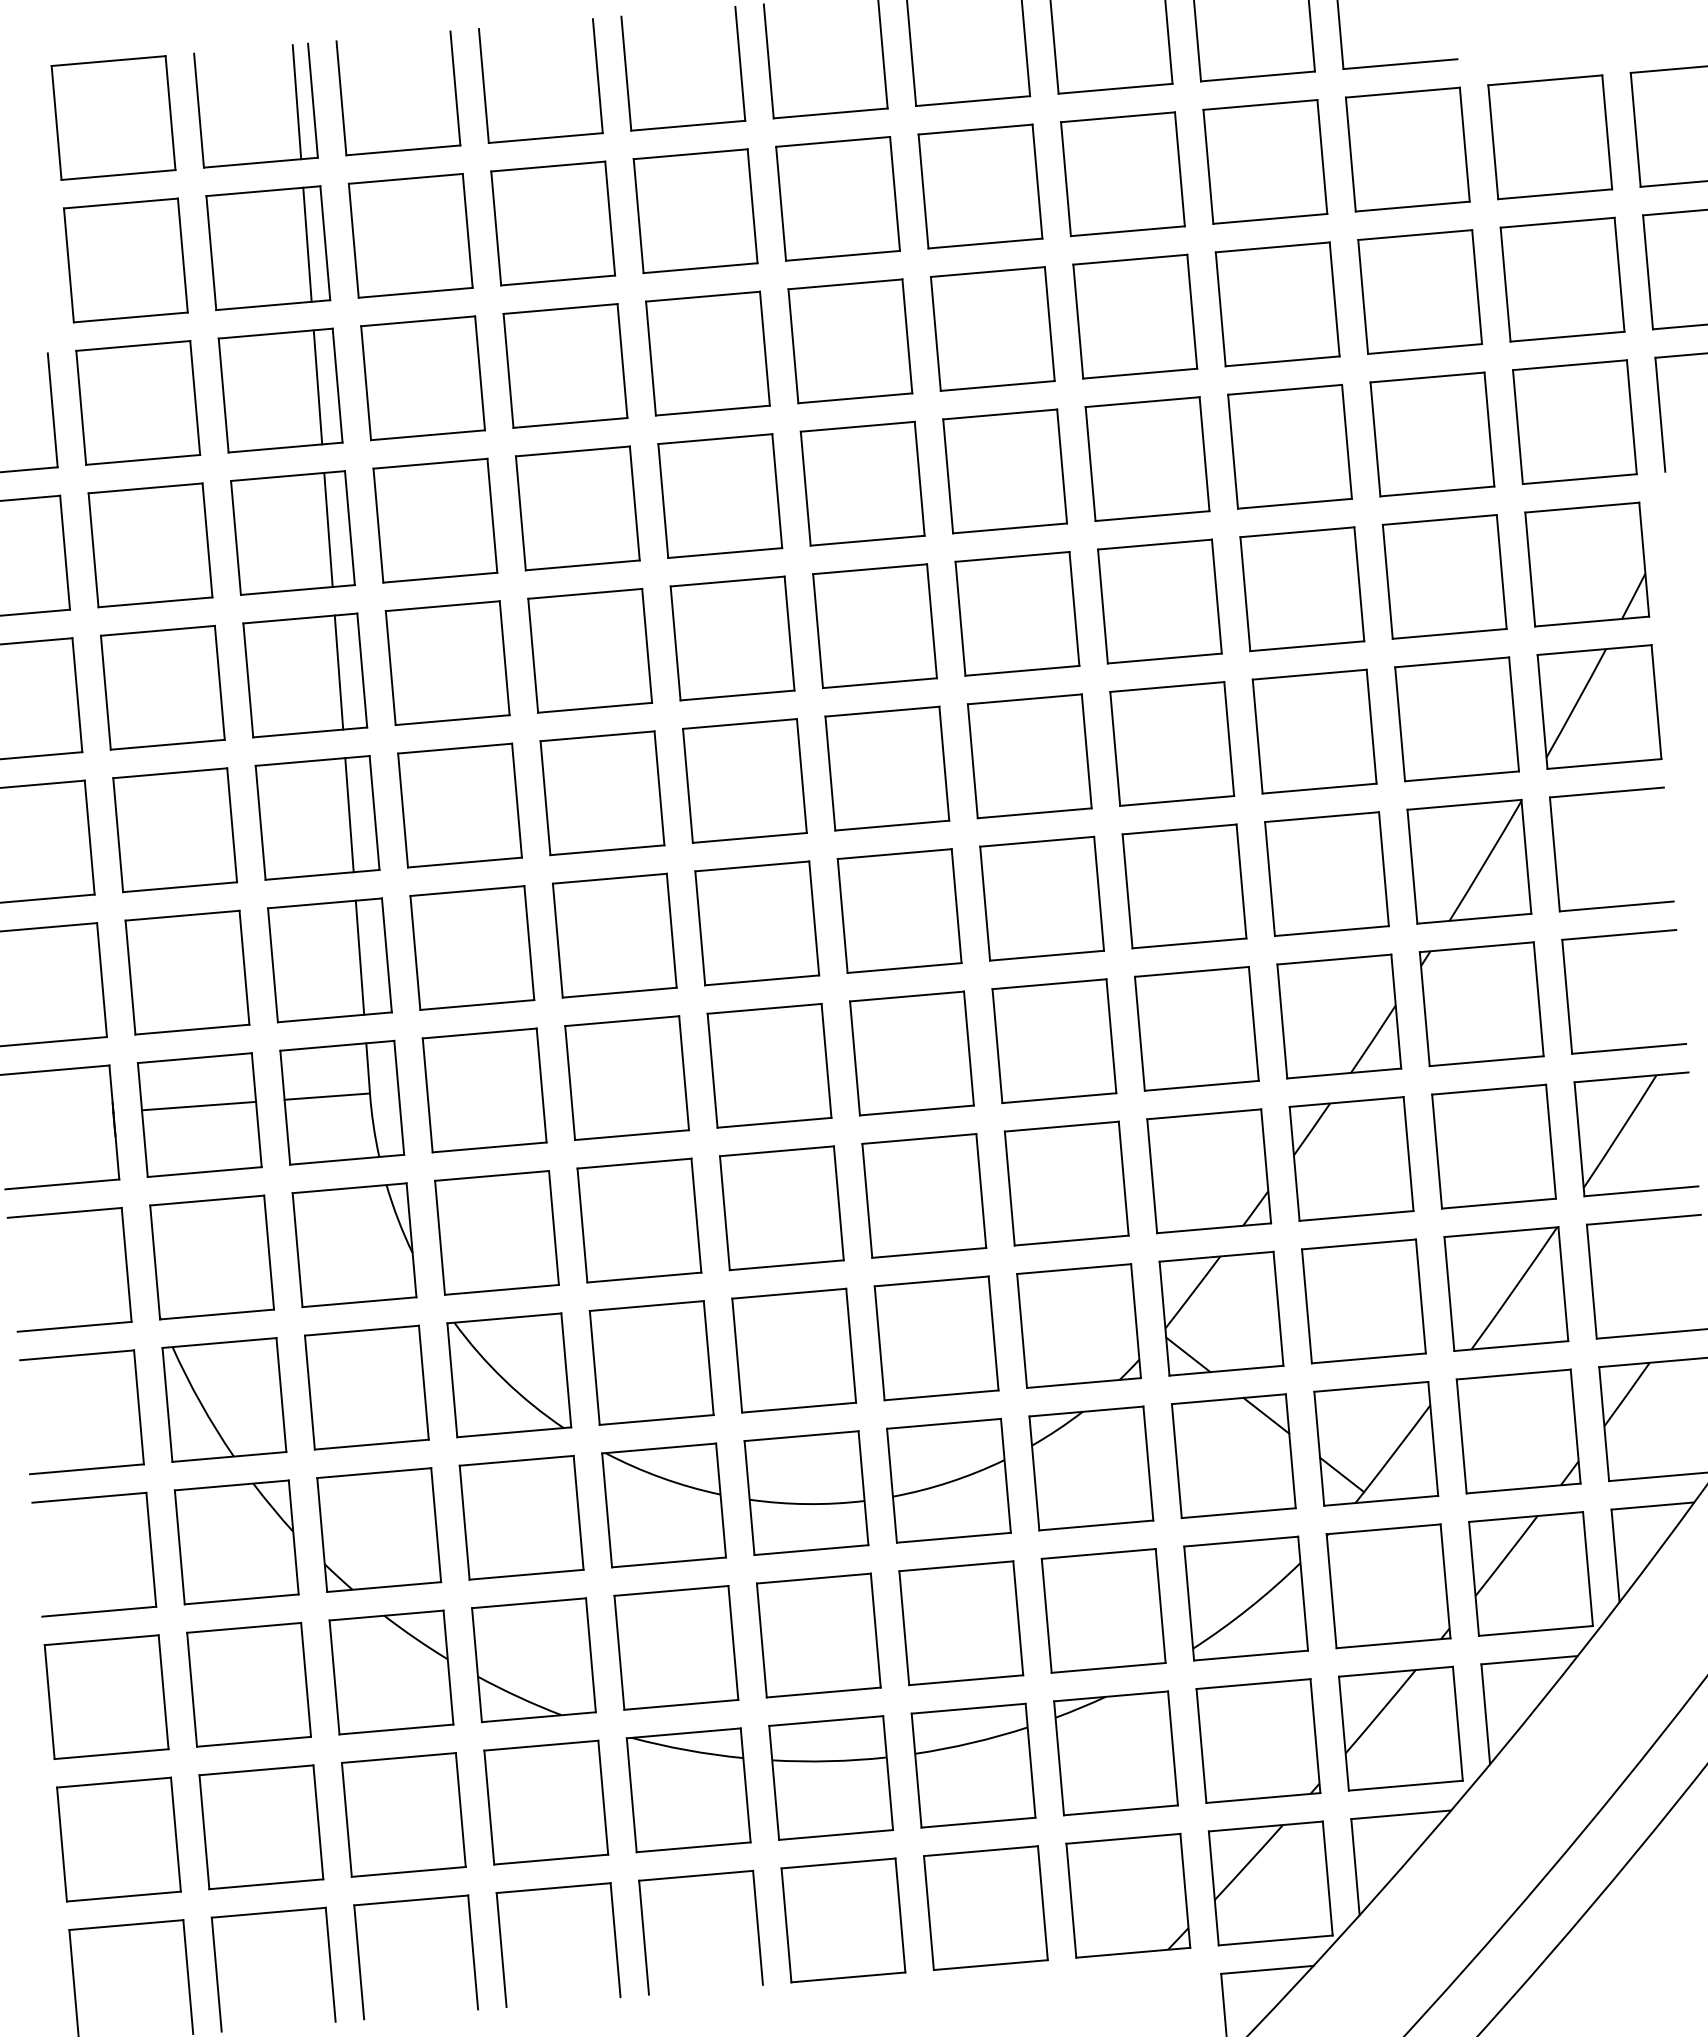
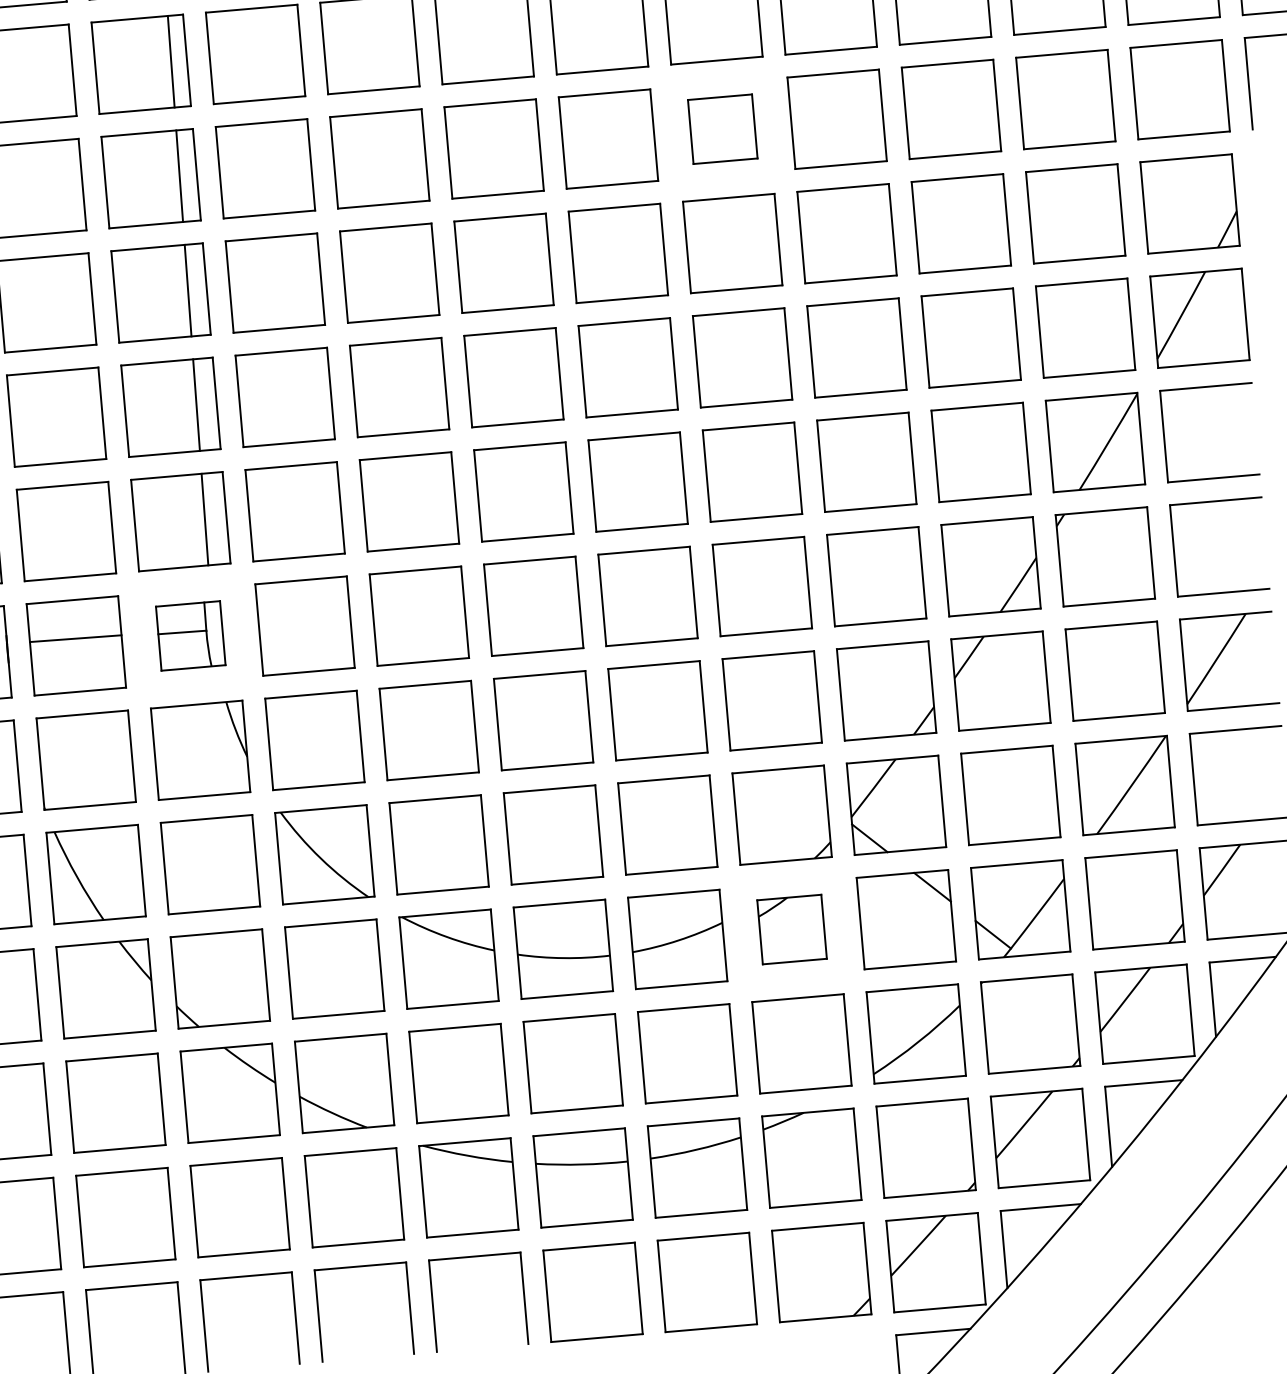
part: (1004, 471) -> (722, 129), size x0.7
part: (342, 1102) -> (190, 635), size x0.7
part: (1091, 1468) -> (792, 929), size x0.7

